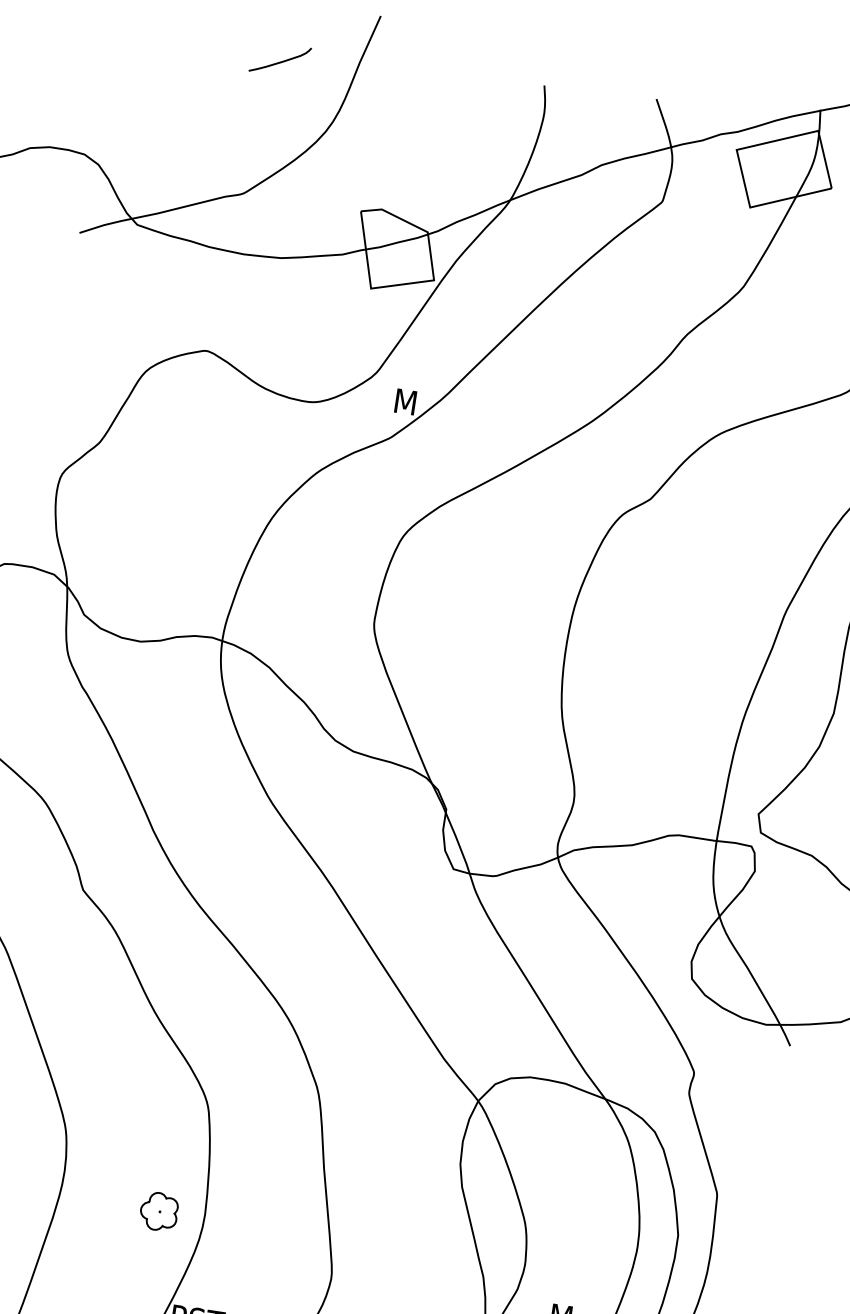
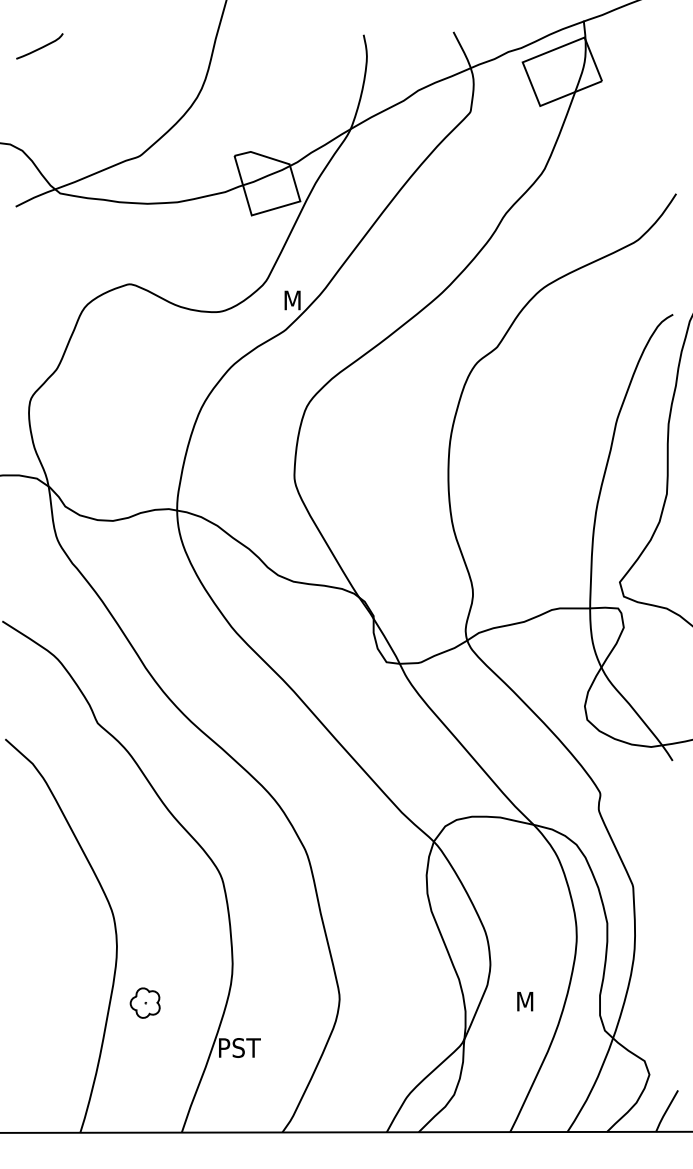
curve: (279, 61) -> (39, 47), moved
part: (158, 1210) -> (144, 1002), moved

